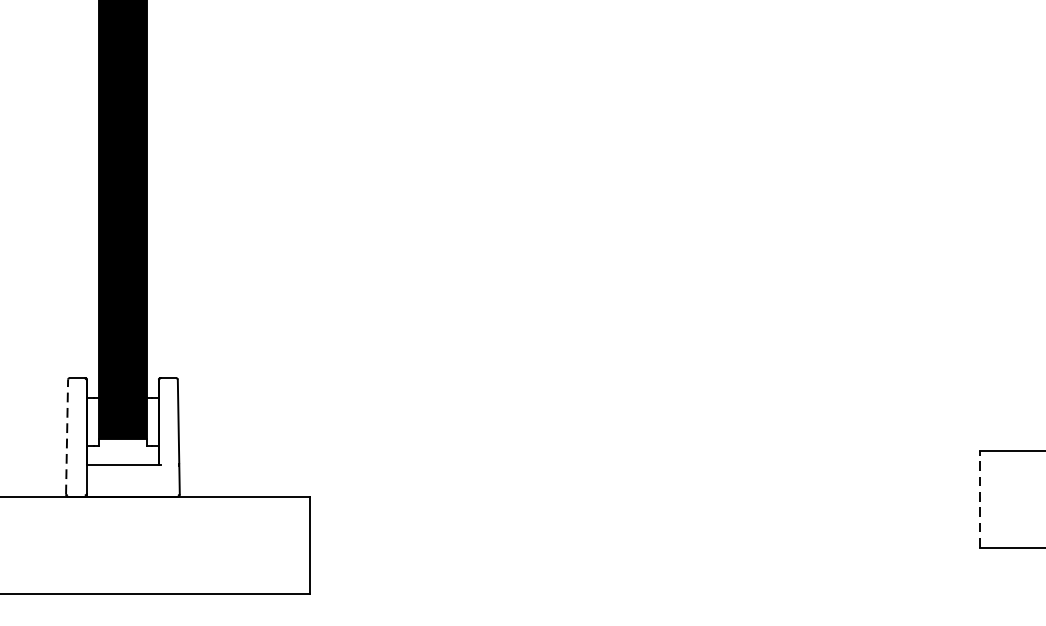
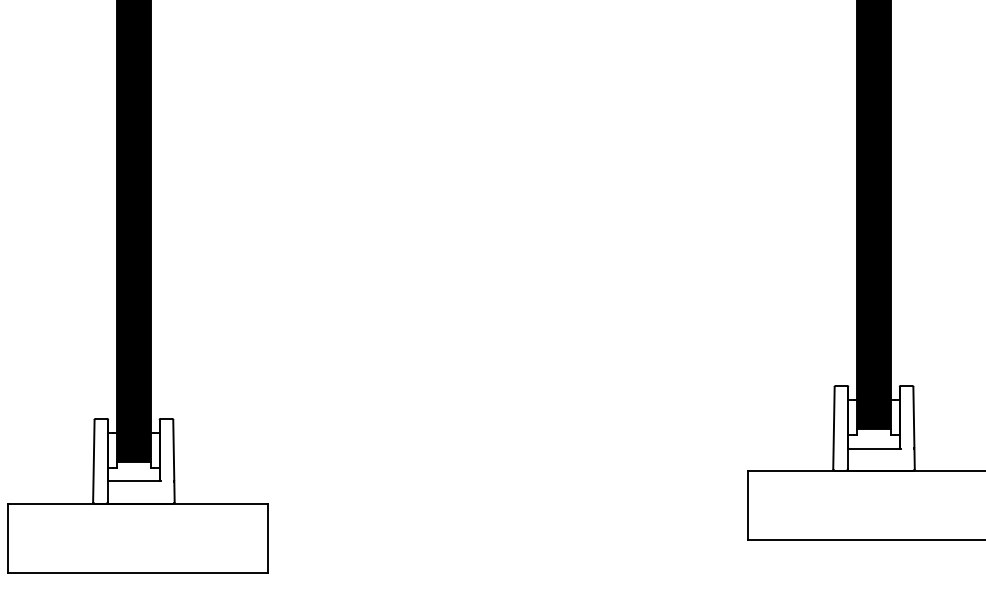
line: (66, 436) -> (93, 460), dashed -> solid
line: (980, 498) -> (748, 505), dashed -> solid

